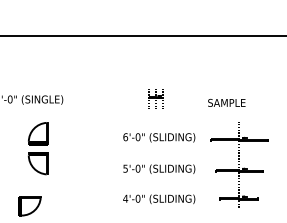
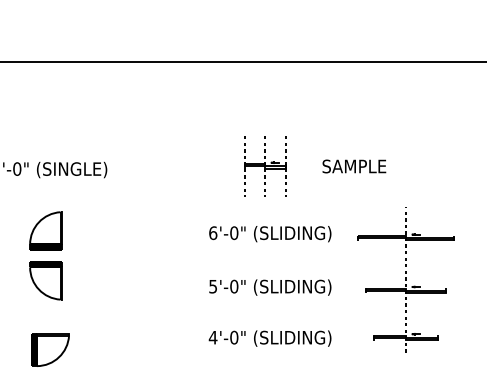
part: (155, 97) -> (263, 165), size x1.67
text: (226, 102) -> (353, 165), moved
part: (38, 148) -> (46, 255), moved

